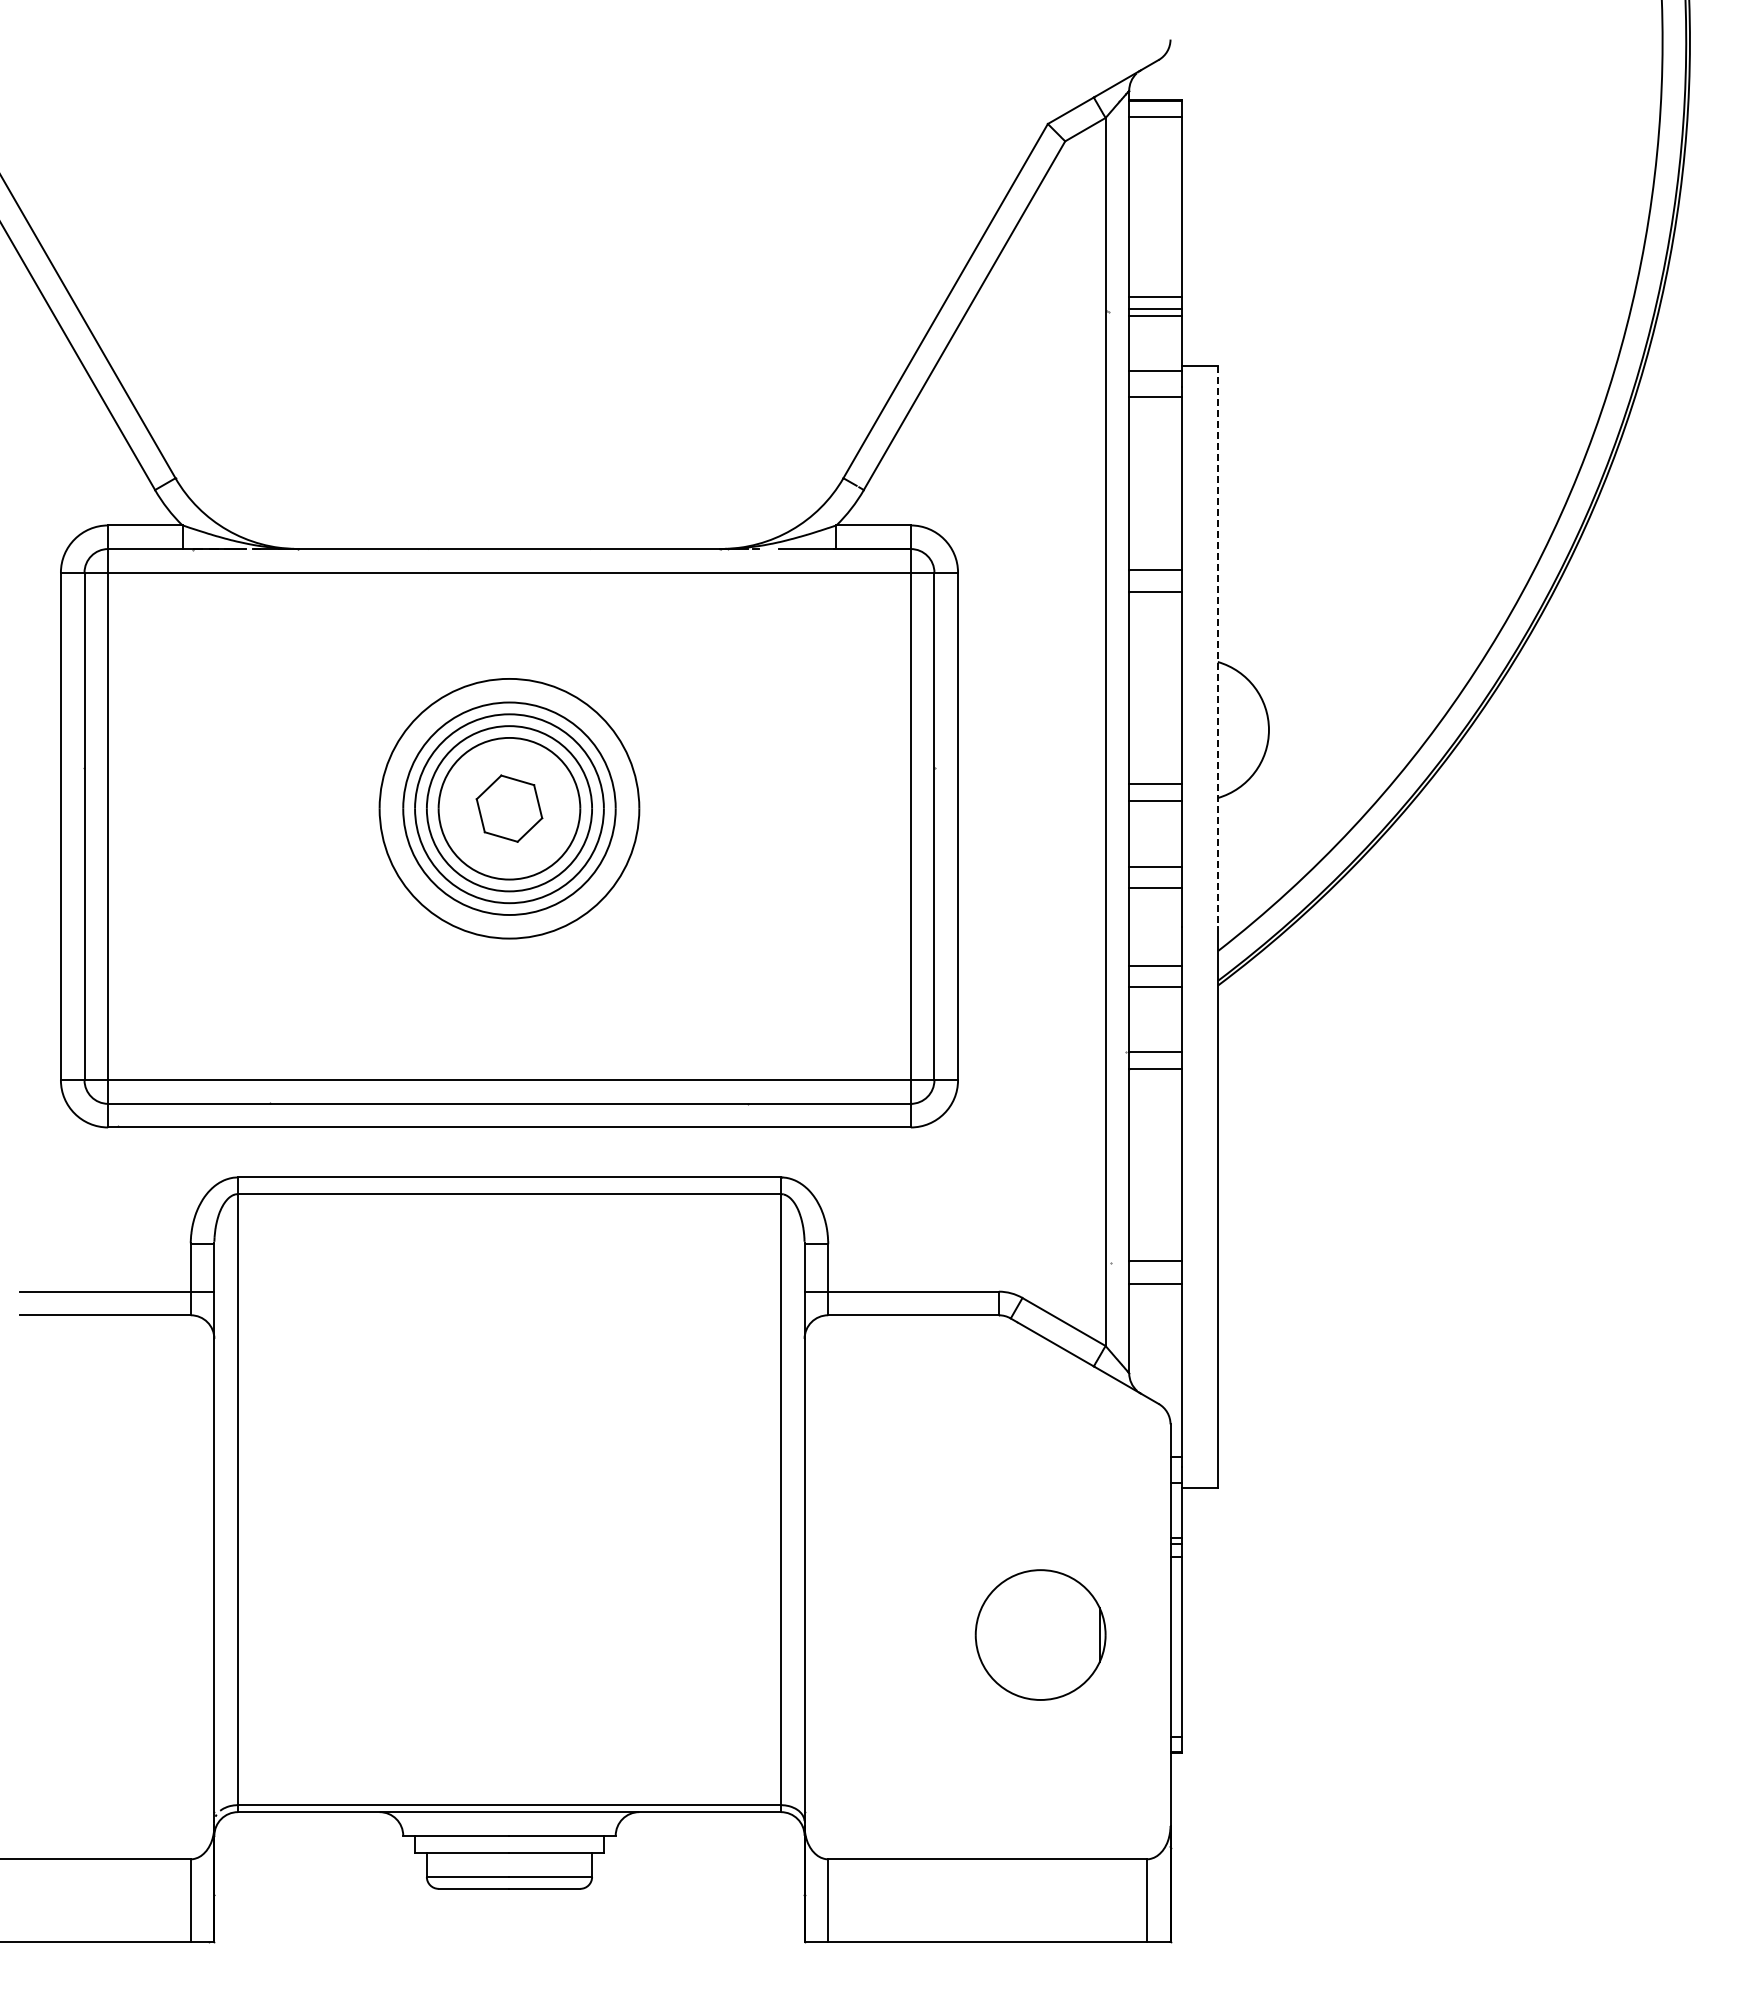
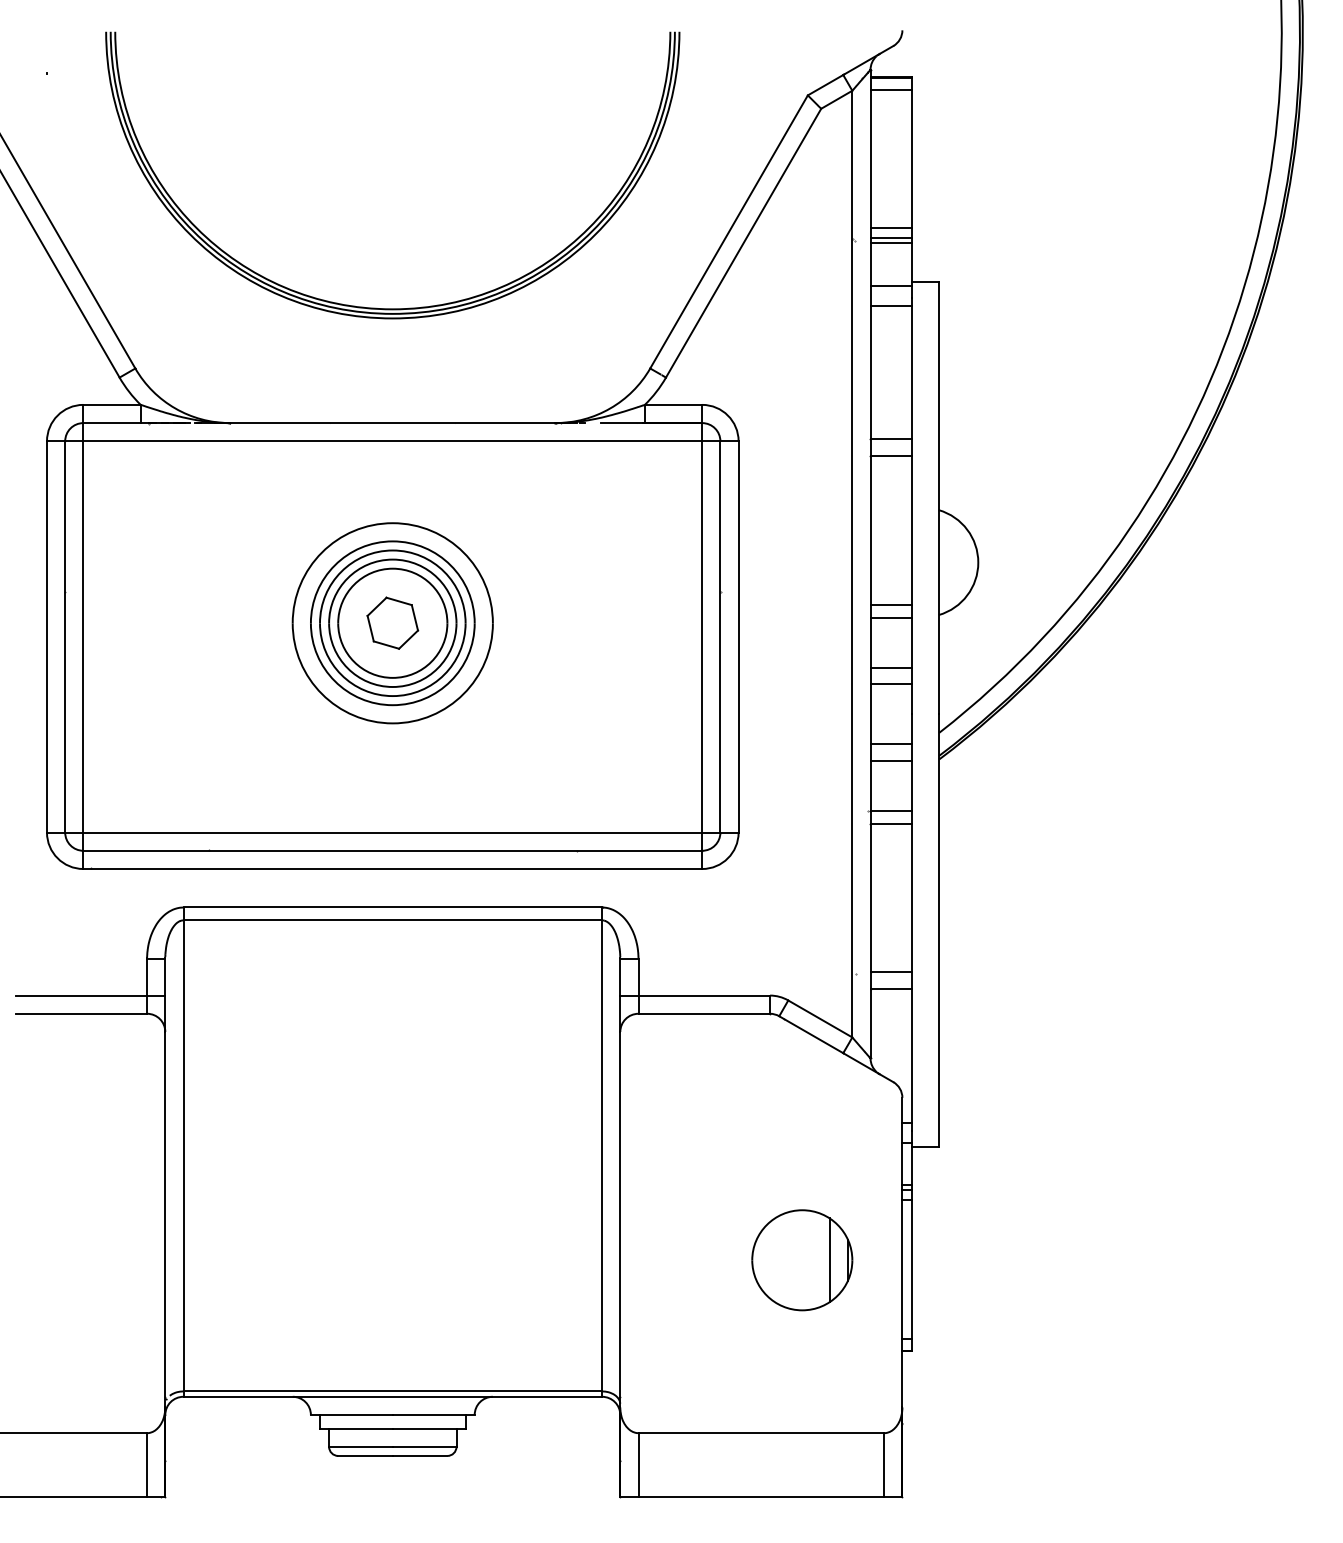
part: (509, 400) -> (392, 308), added
line: (1217, 646) -> (938, 498), dashed -> solid
line: (1076, 1634) -> (829, 1259), added

